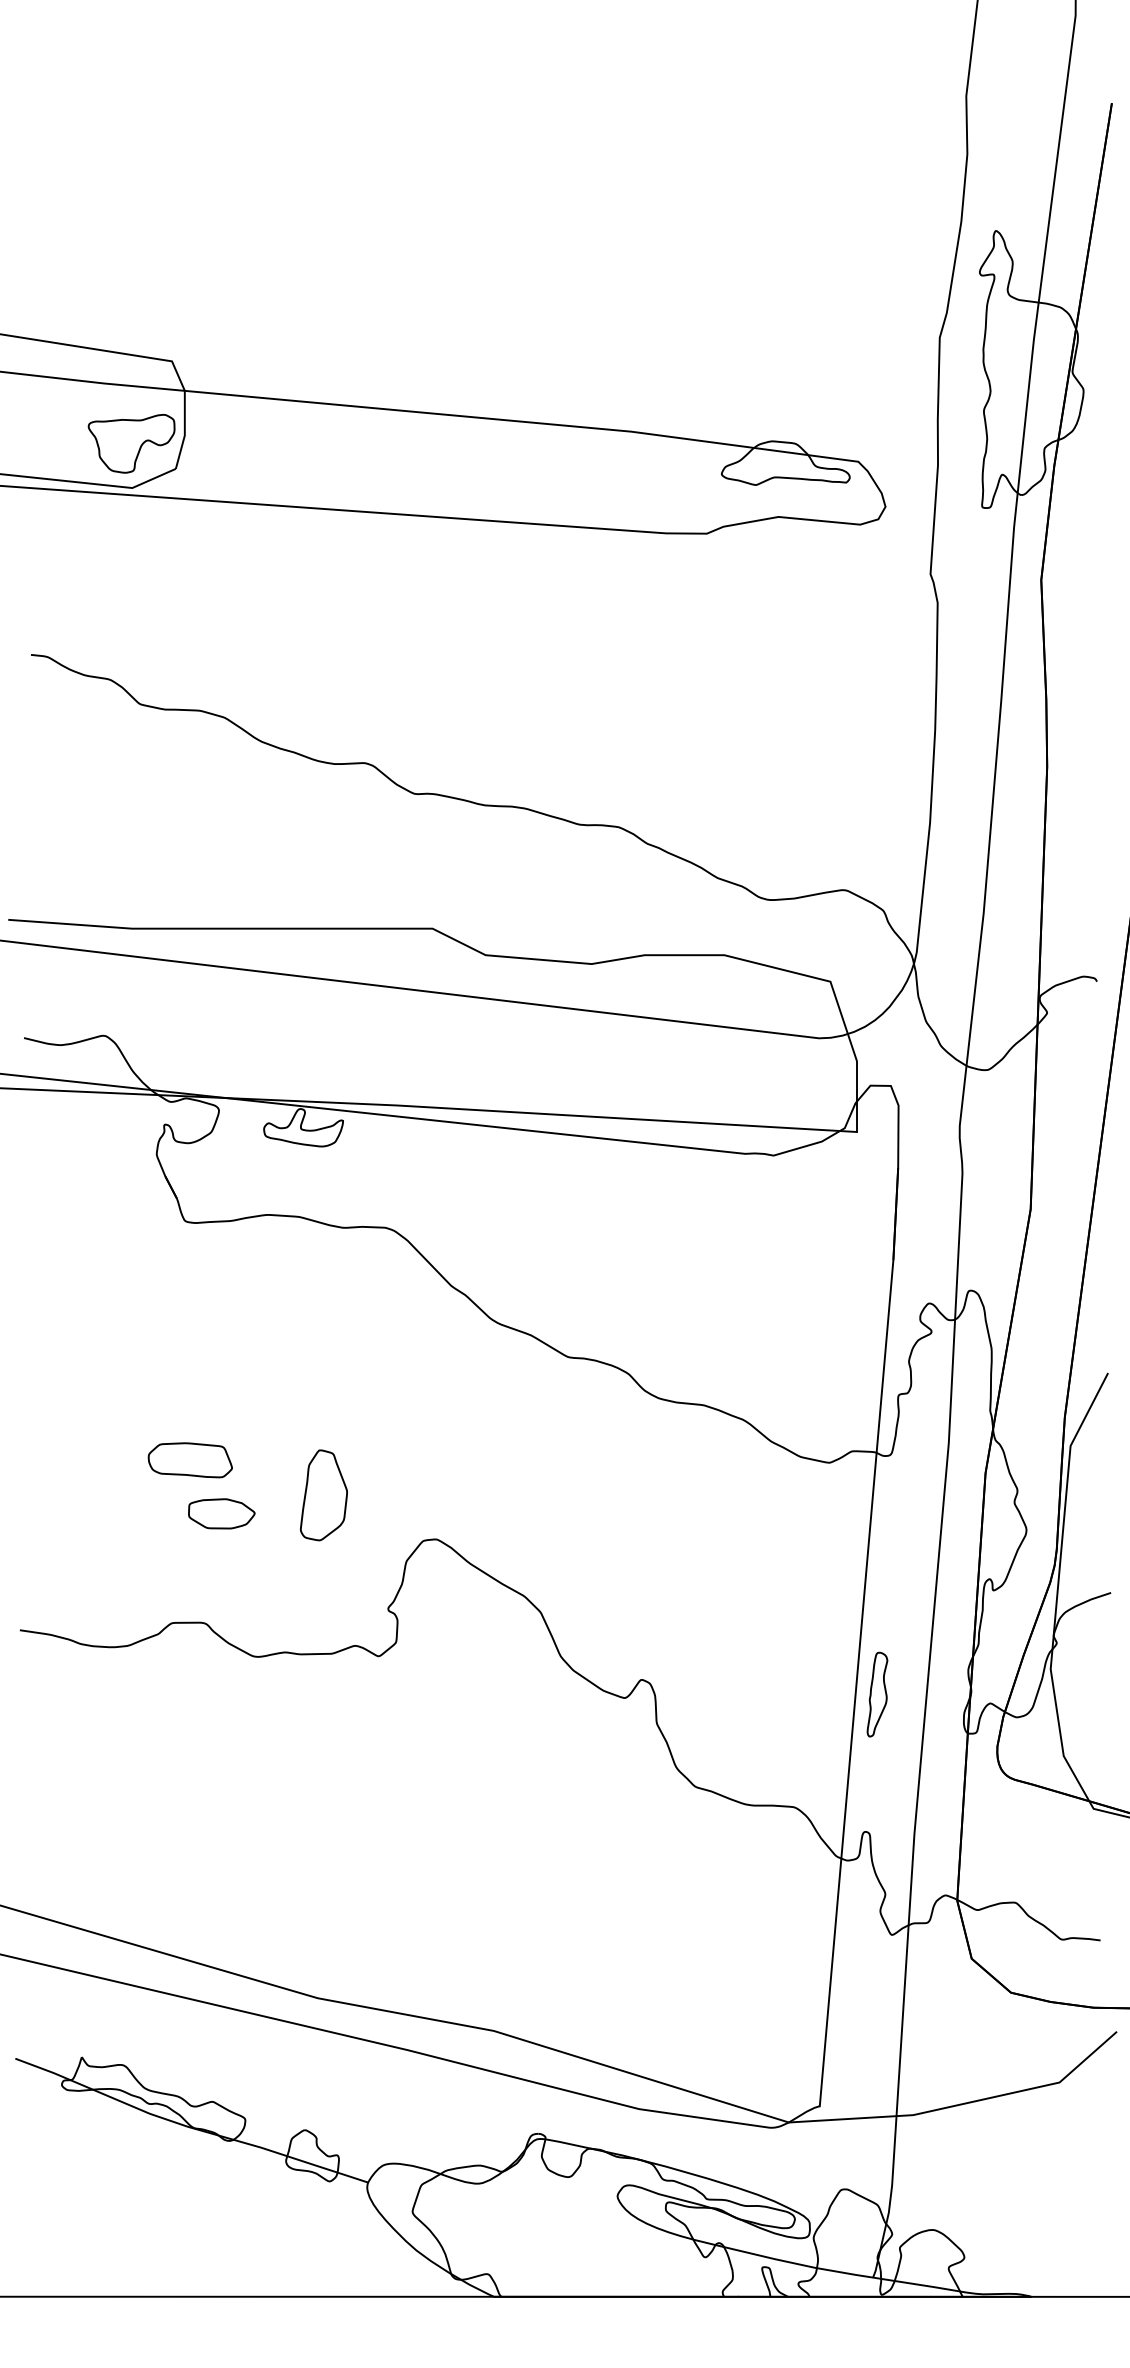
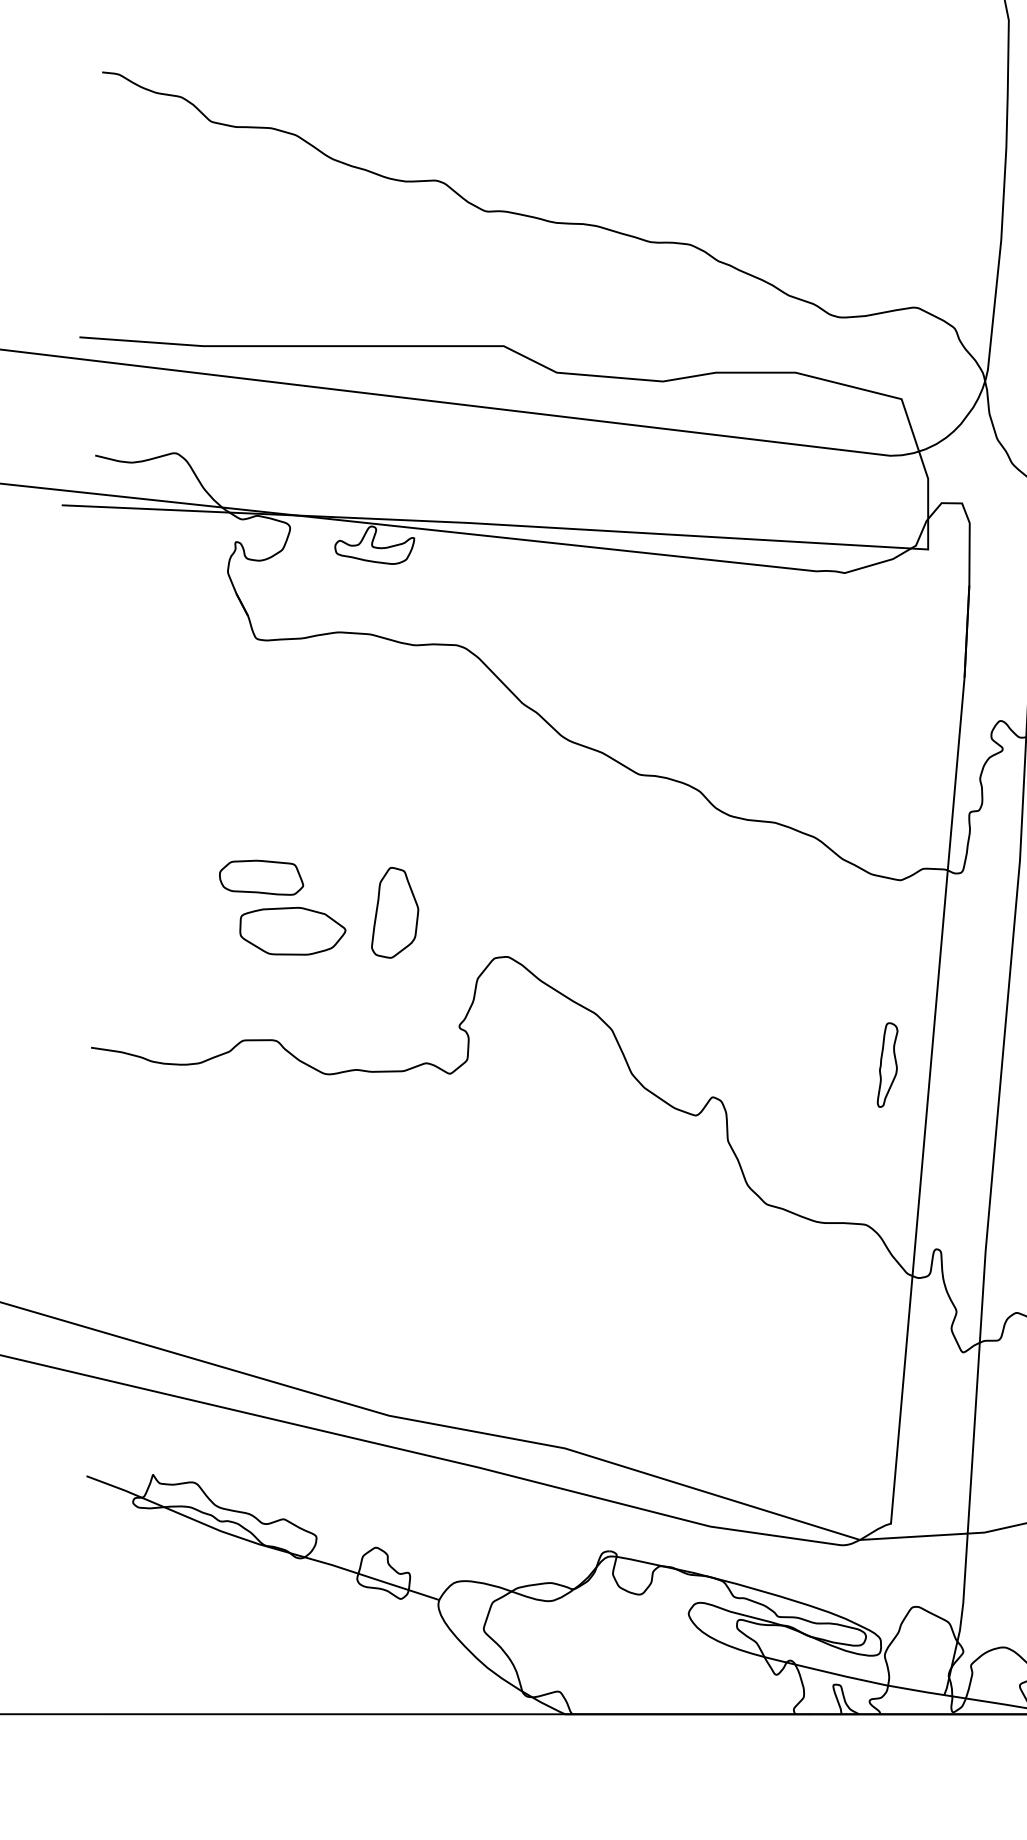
part: (221, 1513) -> (292, 930), size x1.6
part: (877, 1694) -> (887, 1064), moved

